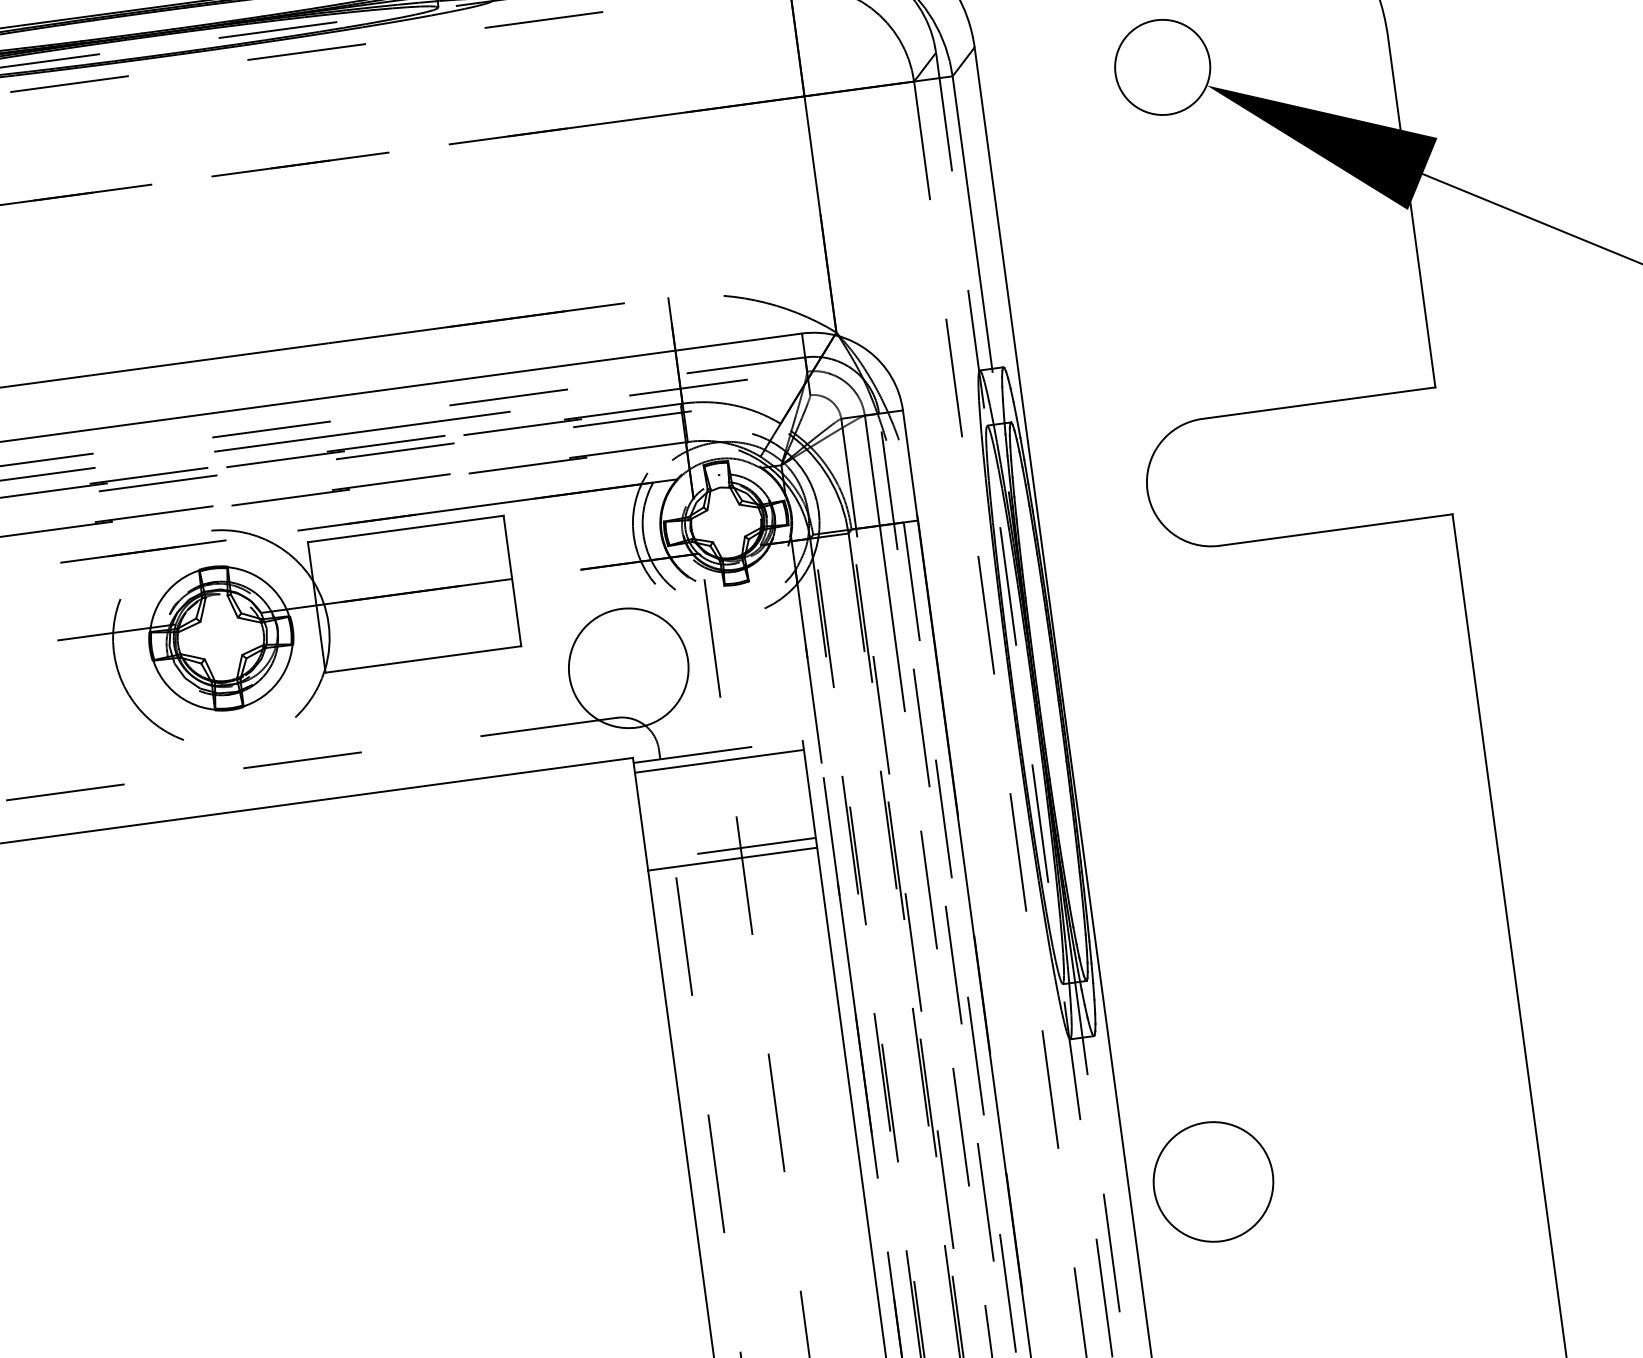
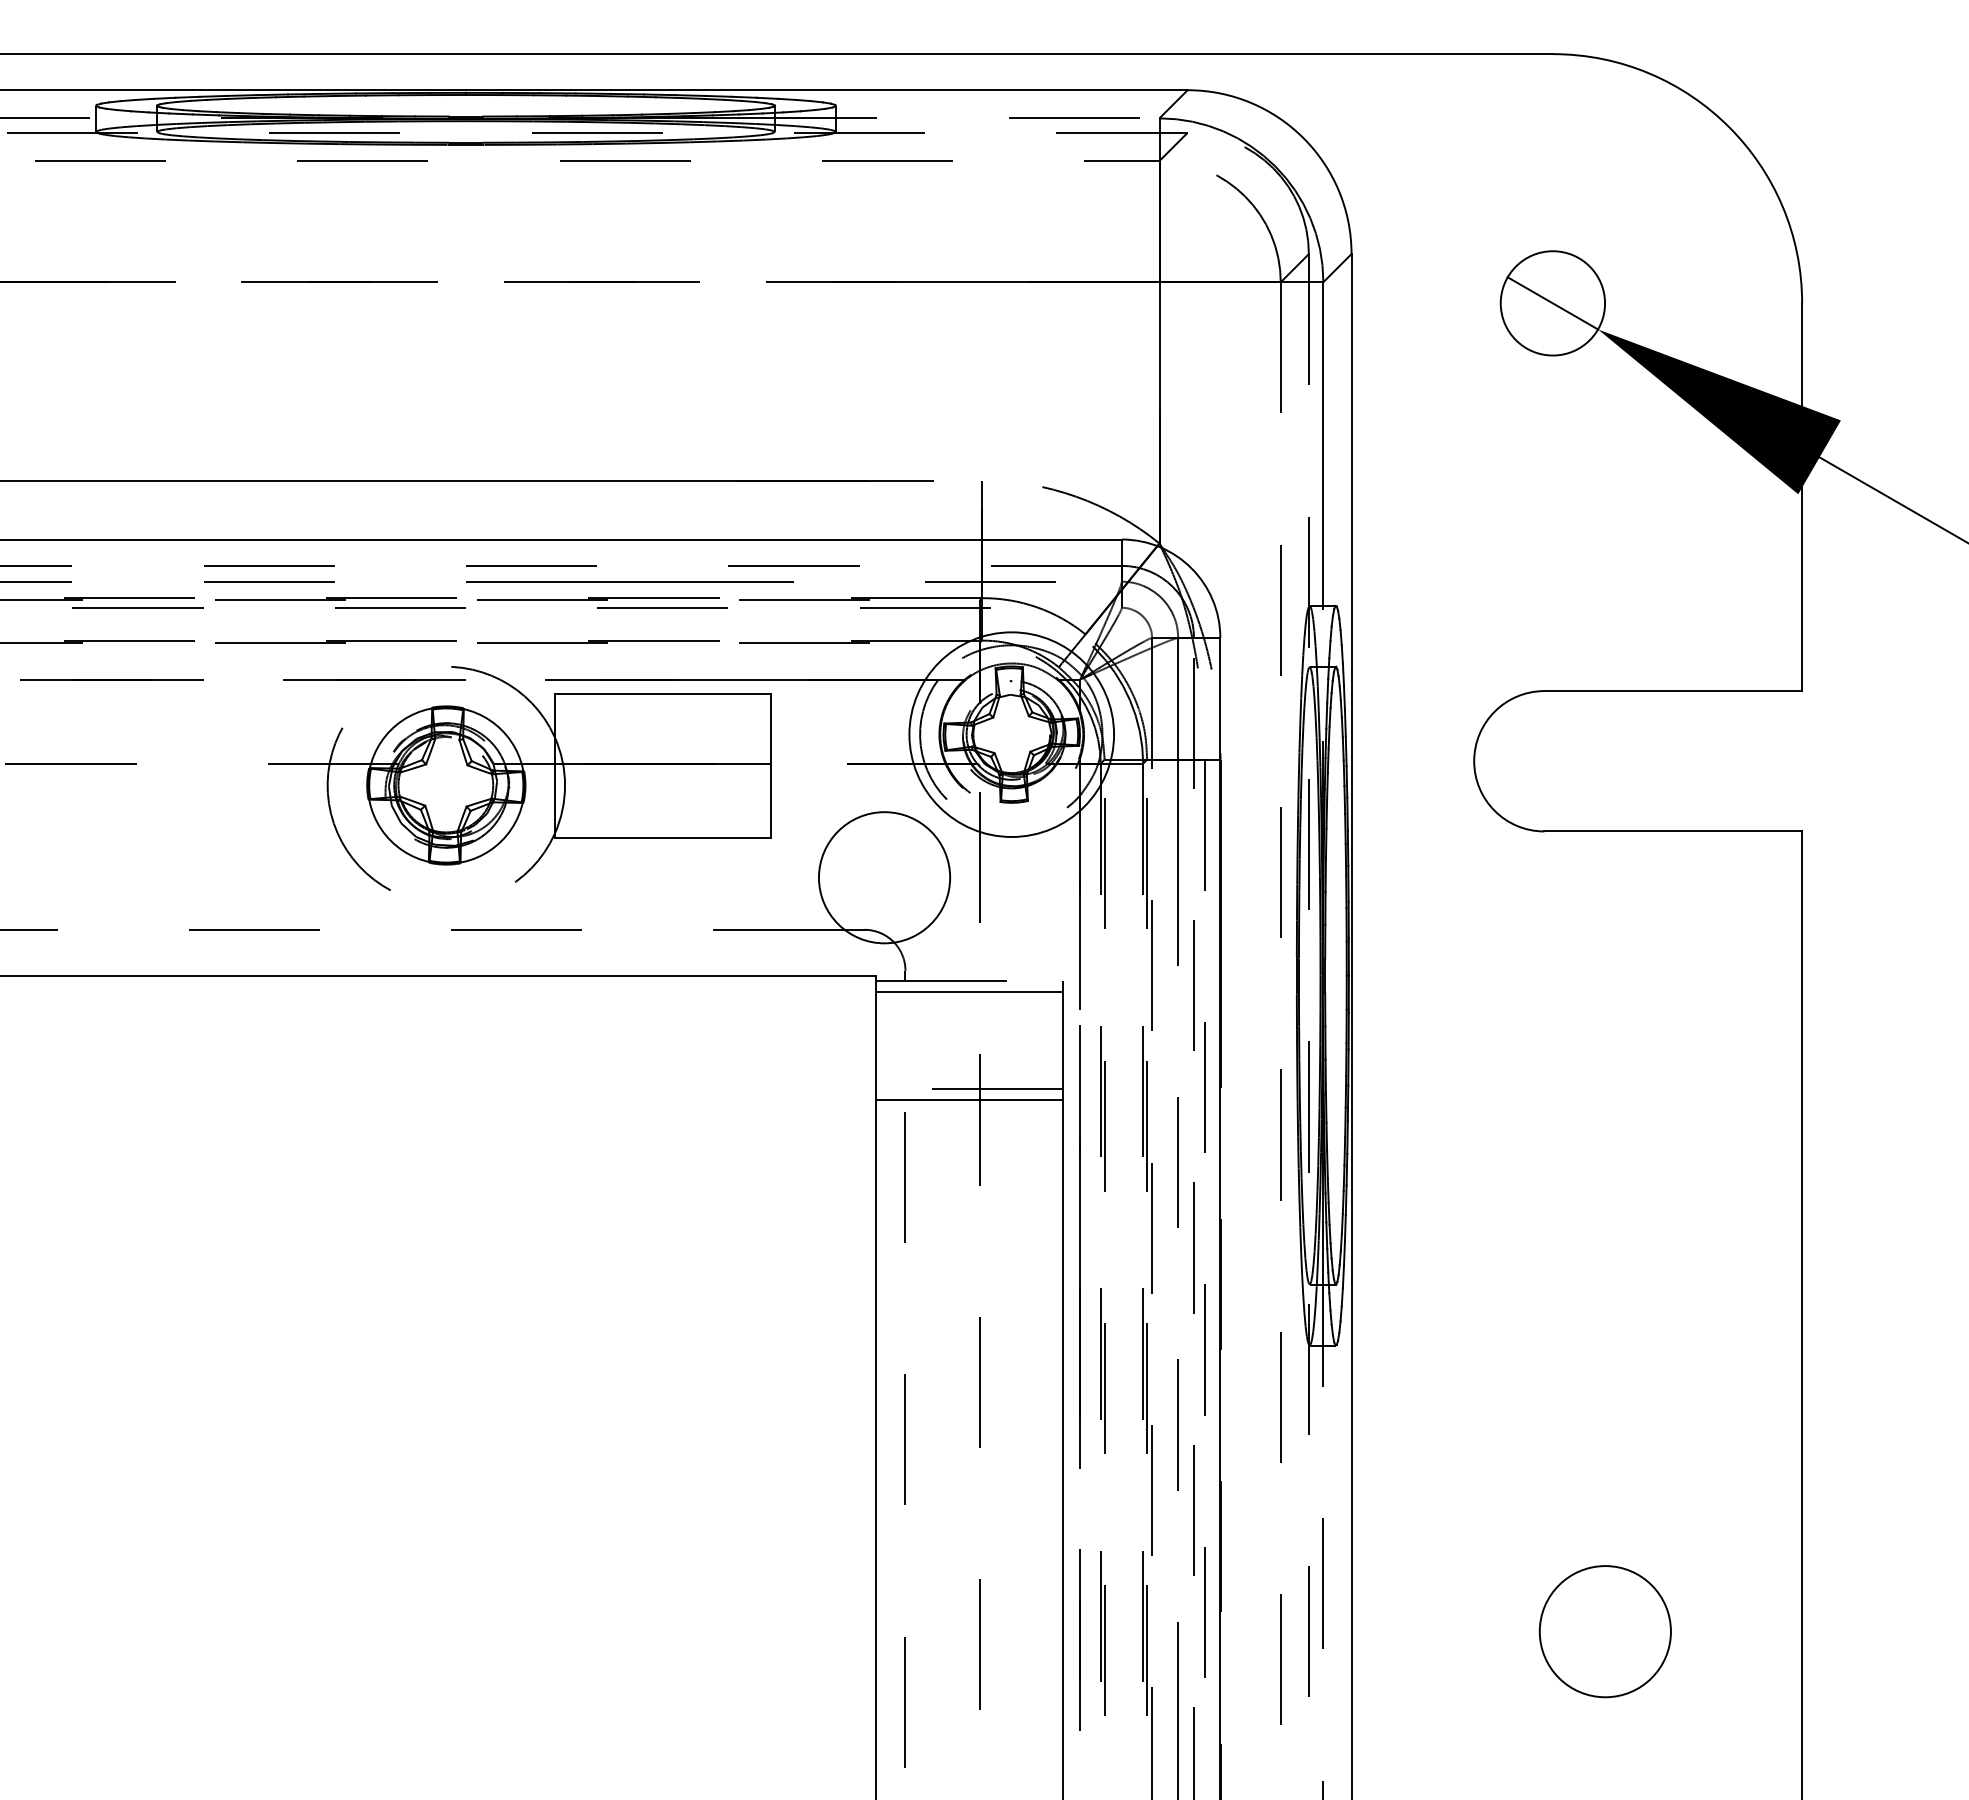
line: (1162, 67) -> (1552, 303), added
circle: (725, 523) -> (1011, 734), dashed -> solid
circle: (1212, 1181) -> (1604, 1631), moved

